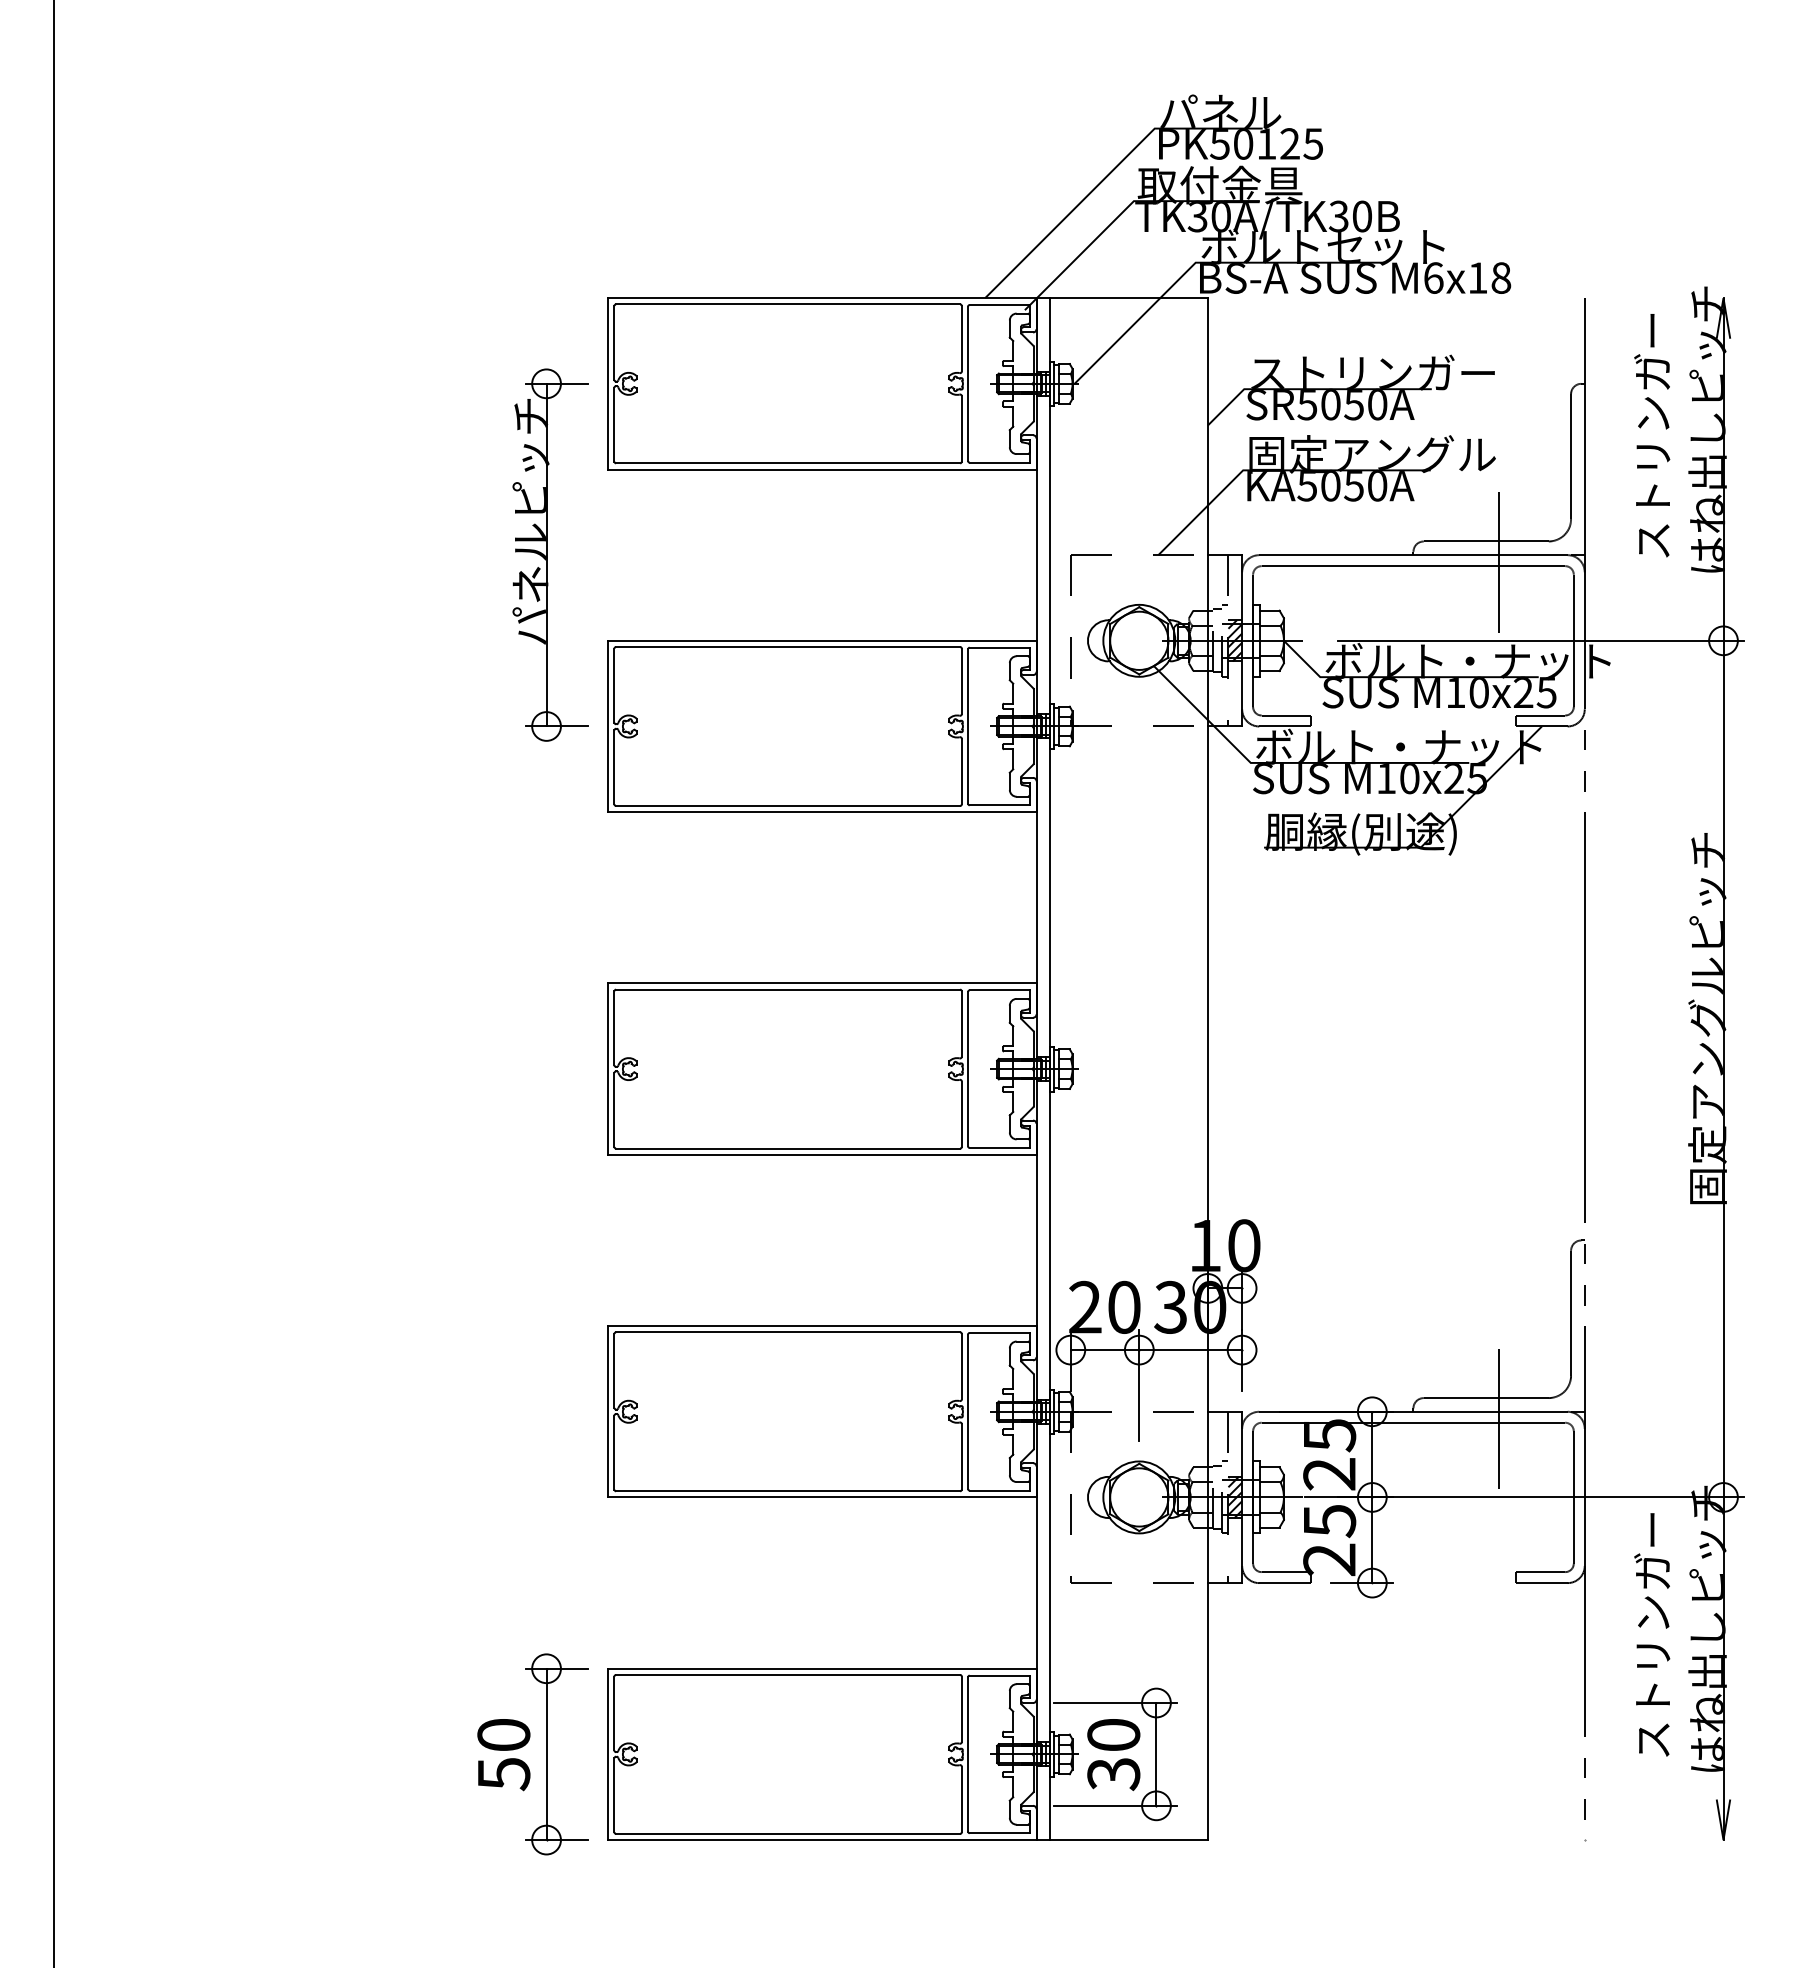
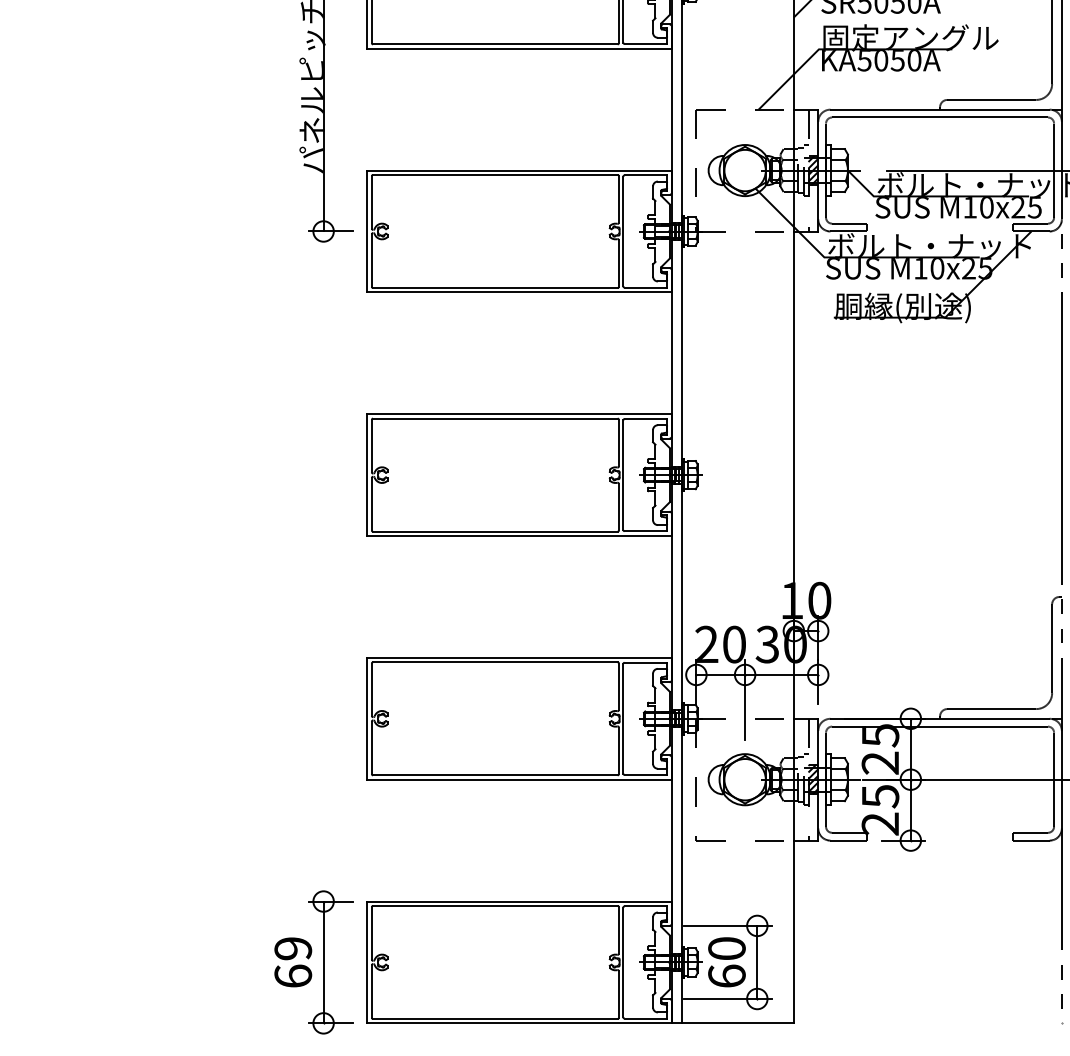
line: (1499, 562) -> (1001, 114), removed
line: (1499, 1418) -> (1001, 723), removed
text: (503, 1755) -> (292, 963), 50 -> 69
text: (1113, 1774) -> (726, 976), 30 -> 60

